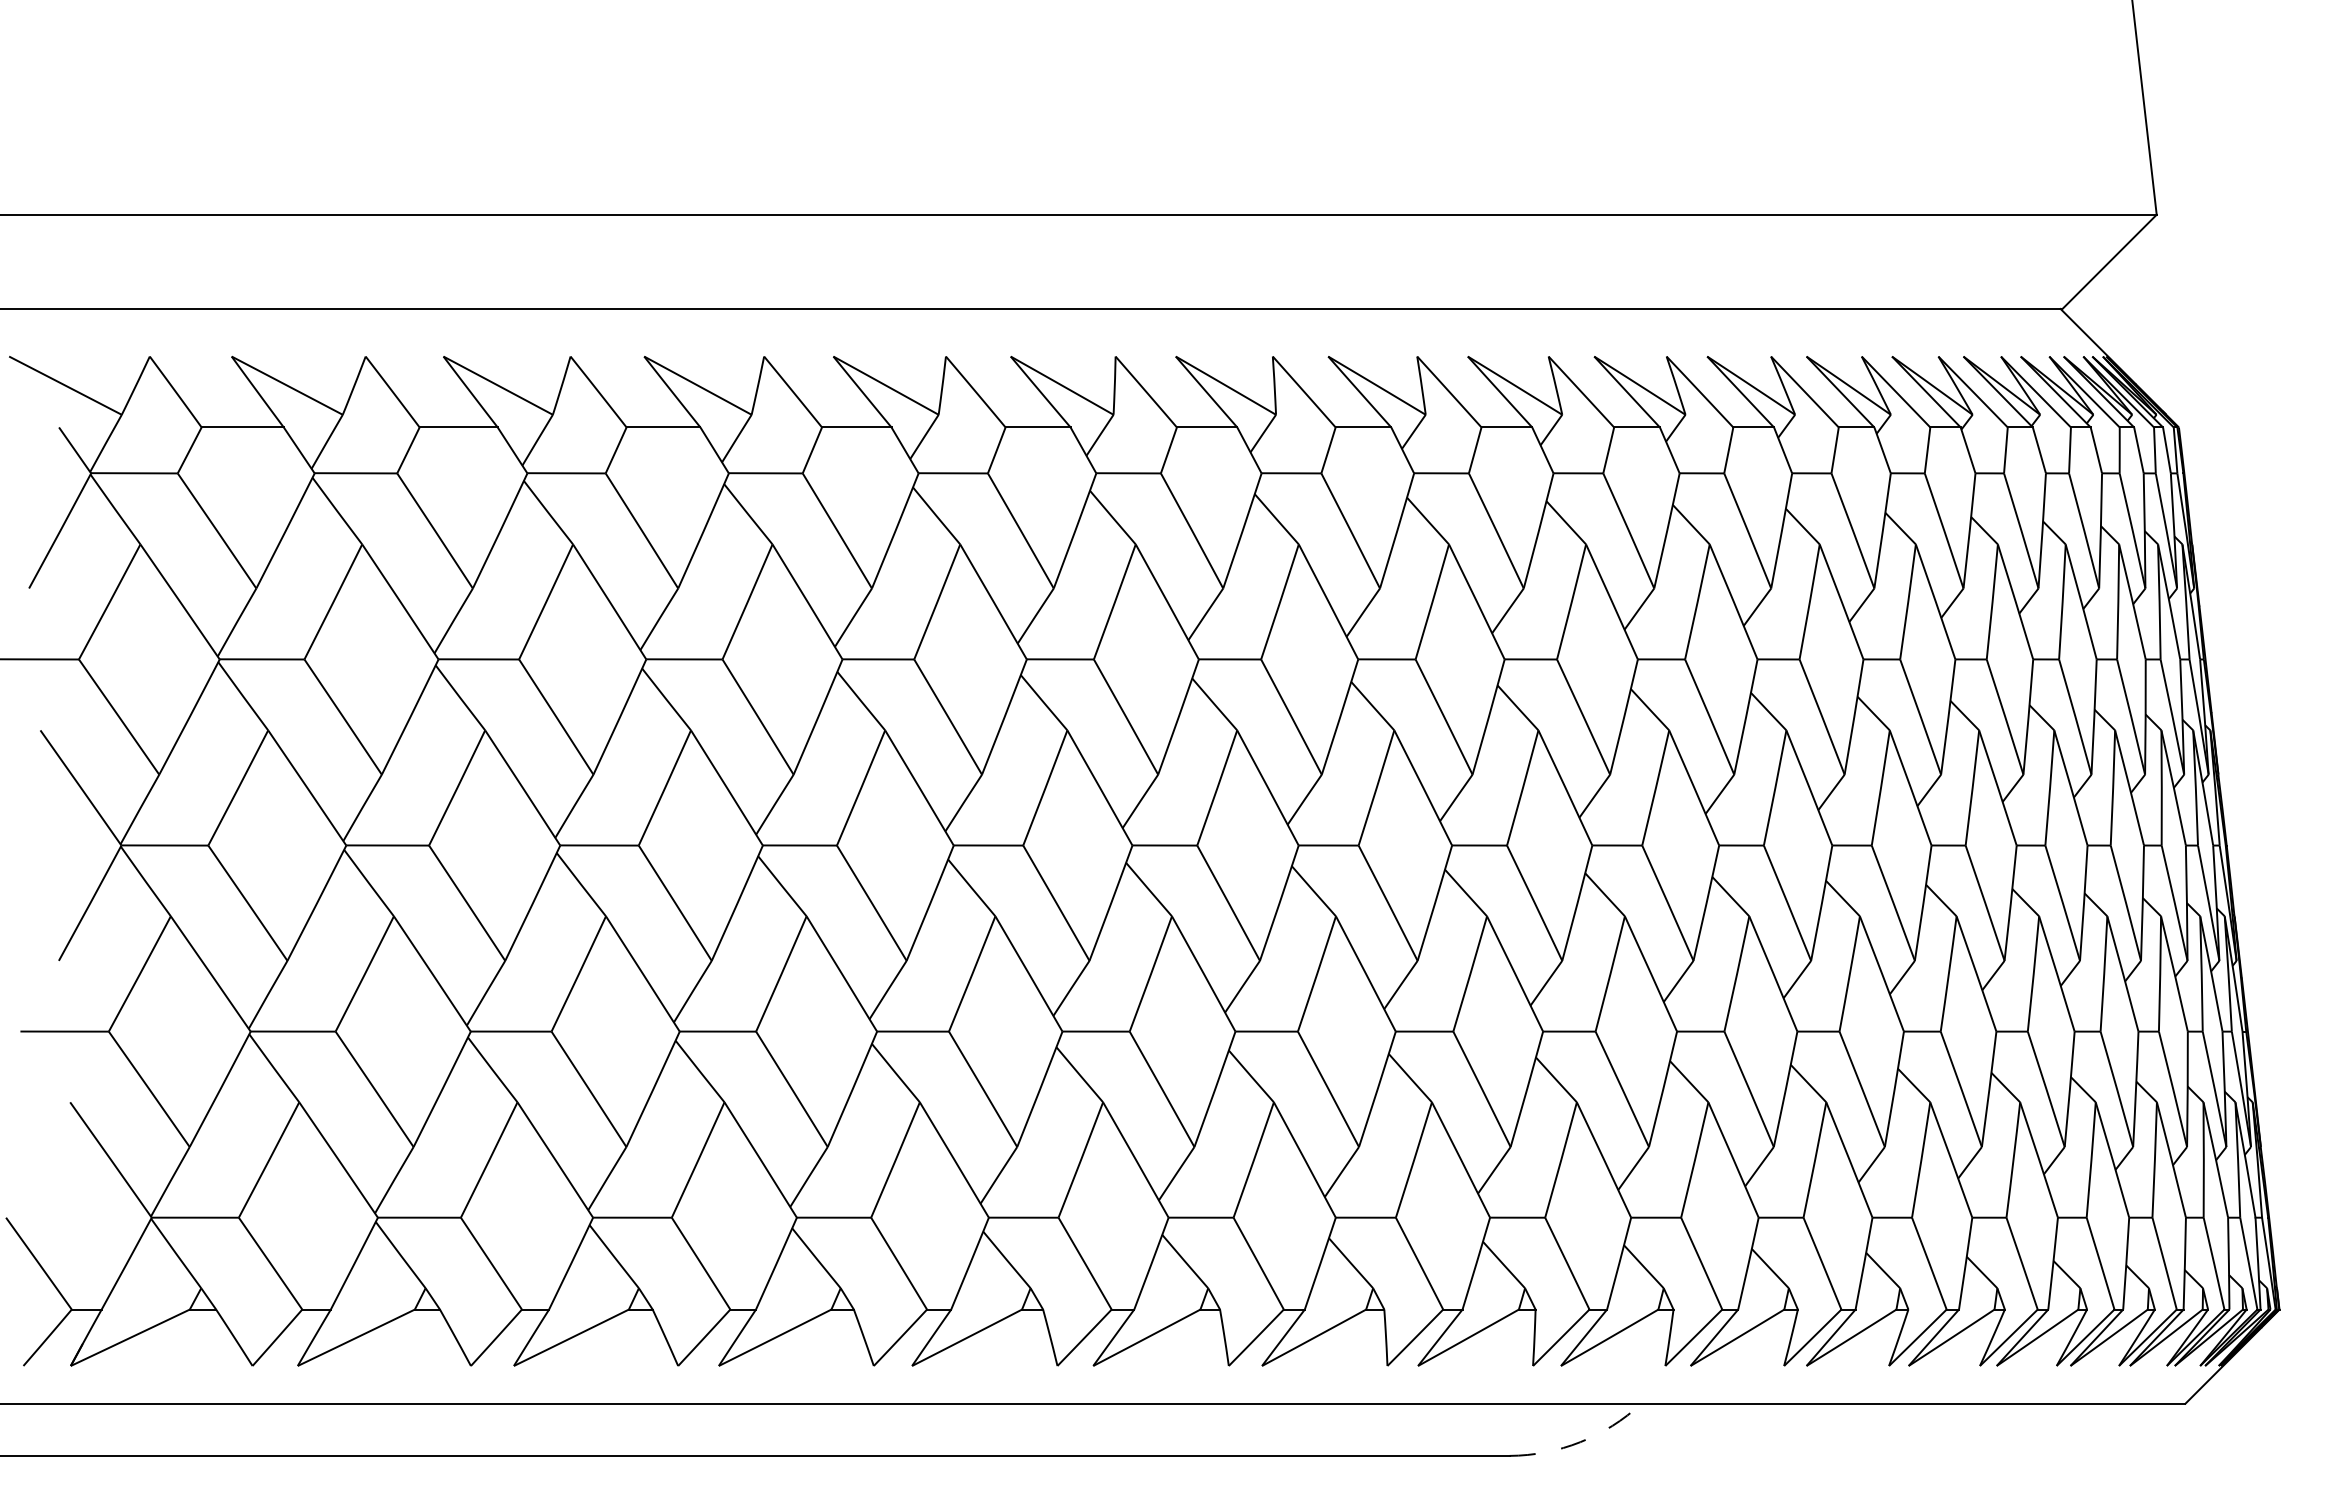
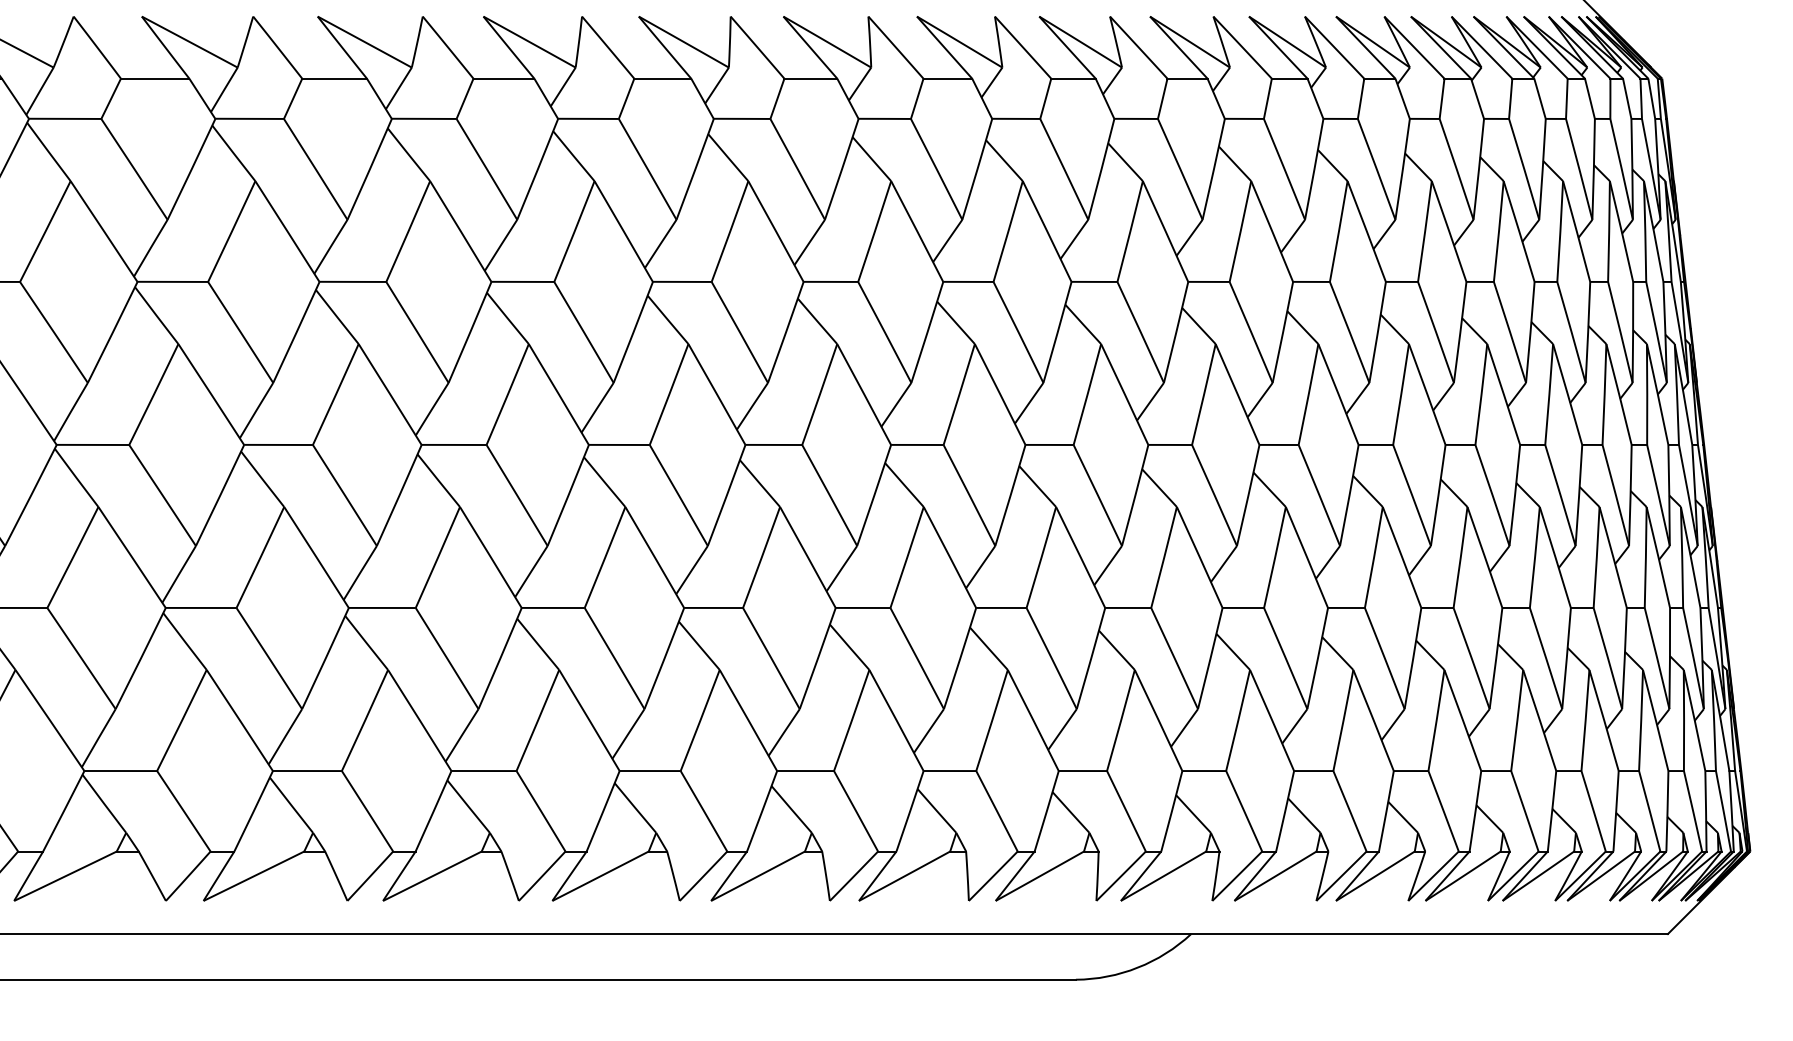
arc: (1580, 1442) -> (1137, 967), dashed -> solid

